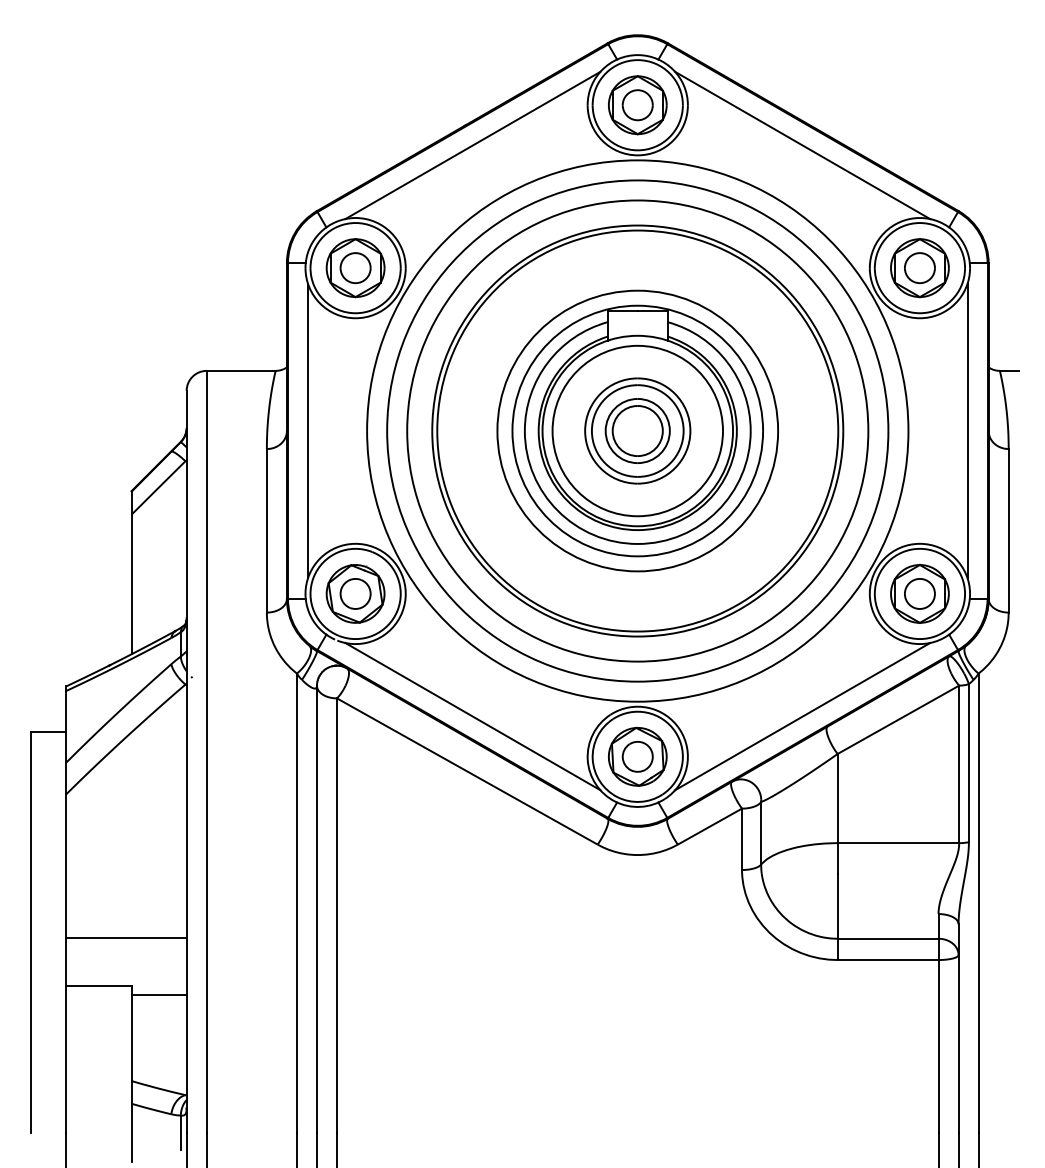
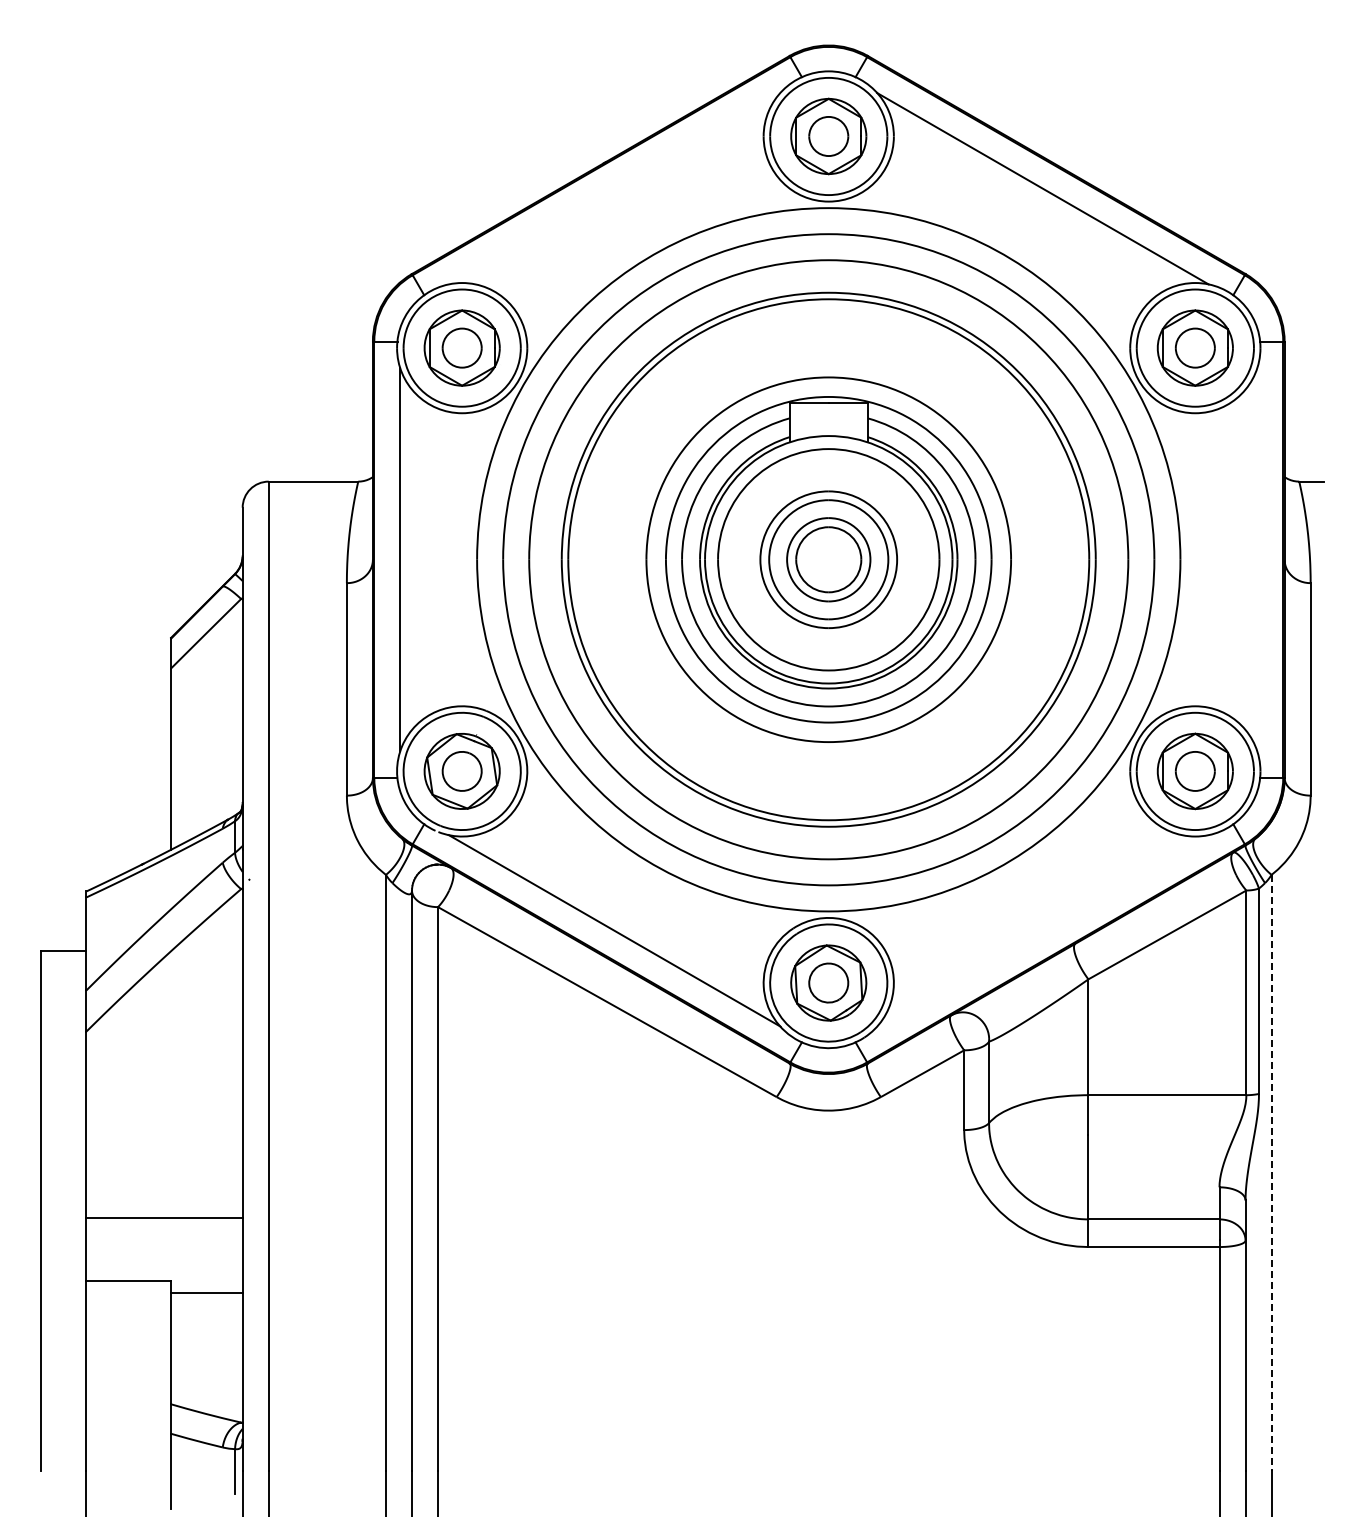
line: (472, 145) -> (614, 188), removed
line: (967, 430) -> (1257, 559), removed
line: (802, 716) -> (1042, 930), removed
line: (978, 903) -> (1271, 1173), solid -> dashed

